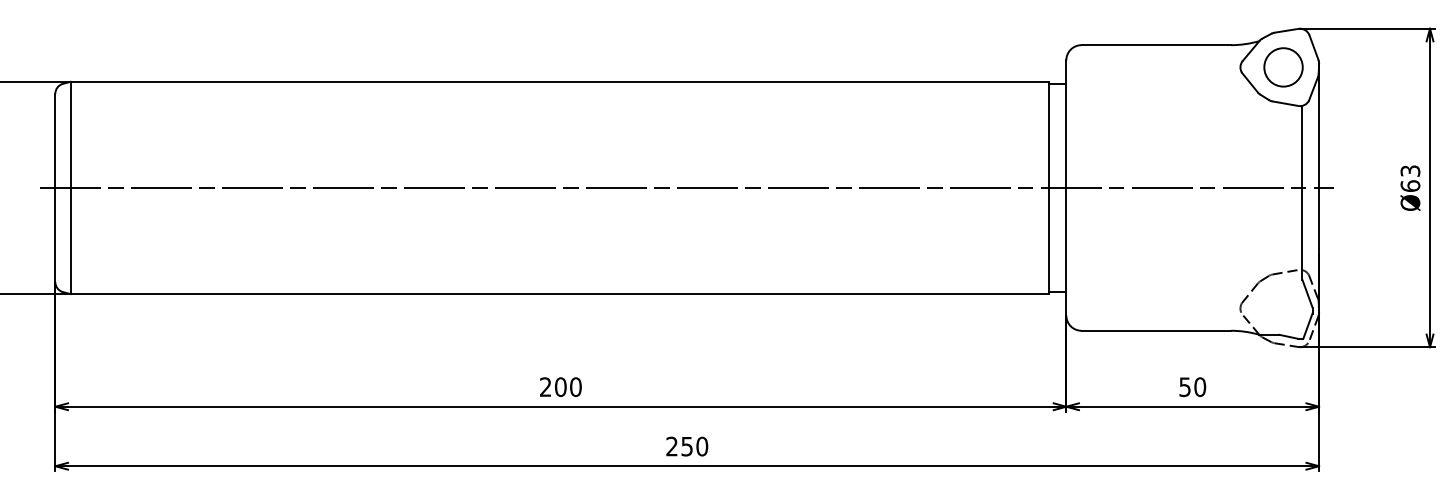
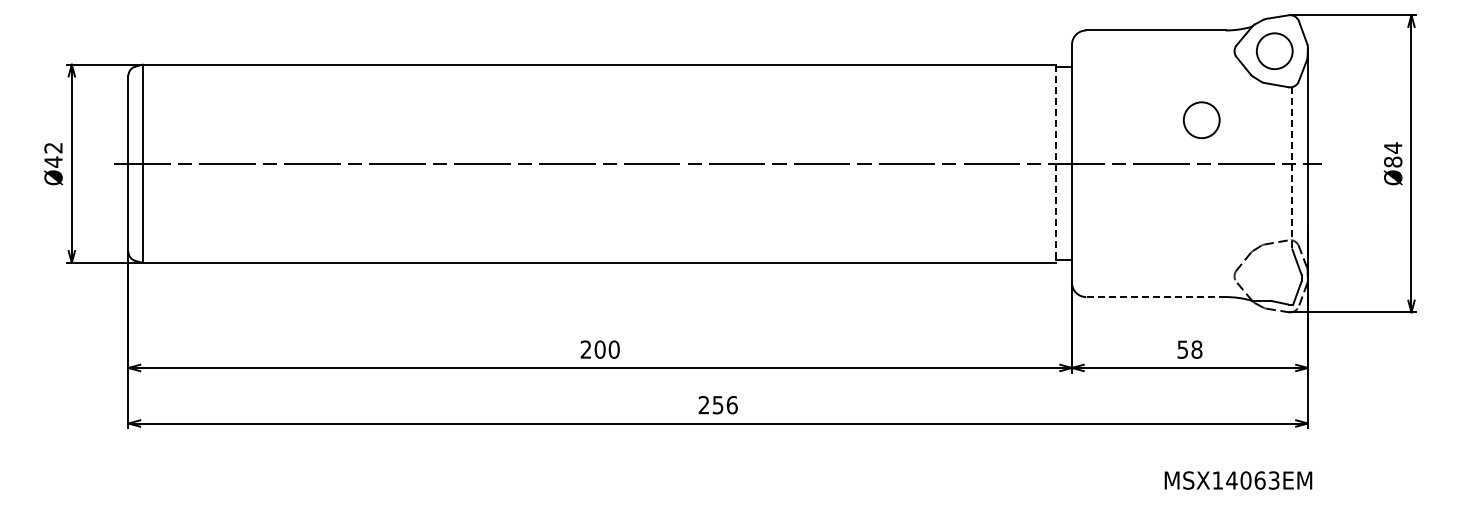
circle: (1205, 141) -> (1201, 120), added
text: (1410, 178) -> (1393, 154), Ø63 -> Ø84
line: (1048, 188) -> (1055, 164), solid -> dashed
line: (1302, 193) -> (1292, 168), solid -> dashed
line: (1156, 331) -> (1156, 297), solid -> dashed
text: (1199, 386) -> (1196, 349), 50 -> 58
text: (701, 445) -> (731, 404), 250 -> 256

